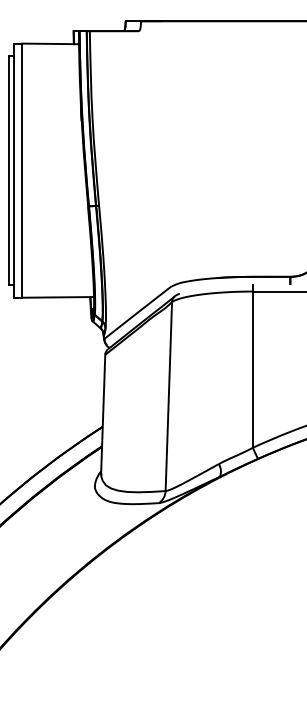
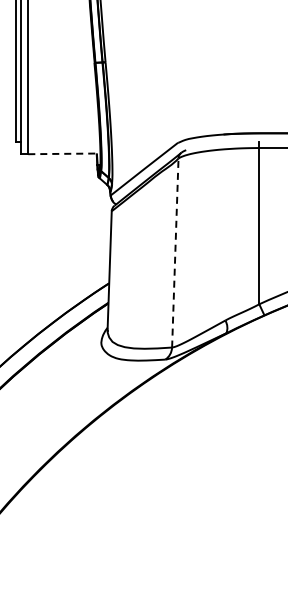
line: (57, 297) -> (63, 153), solid -> dashed
line: (168, 396) -> (174, 252), solid -> dashed

